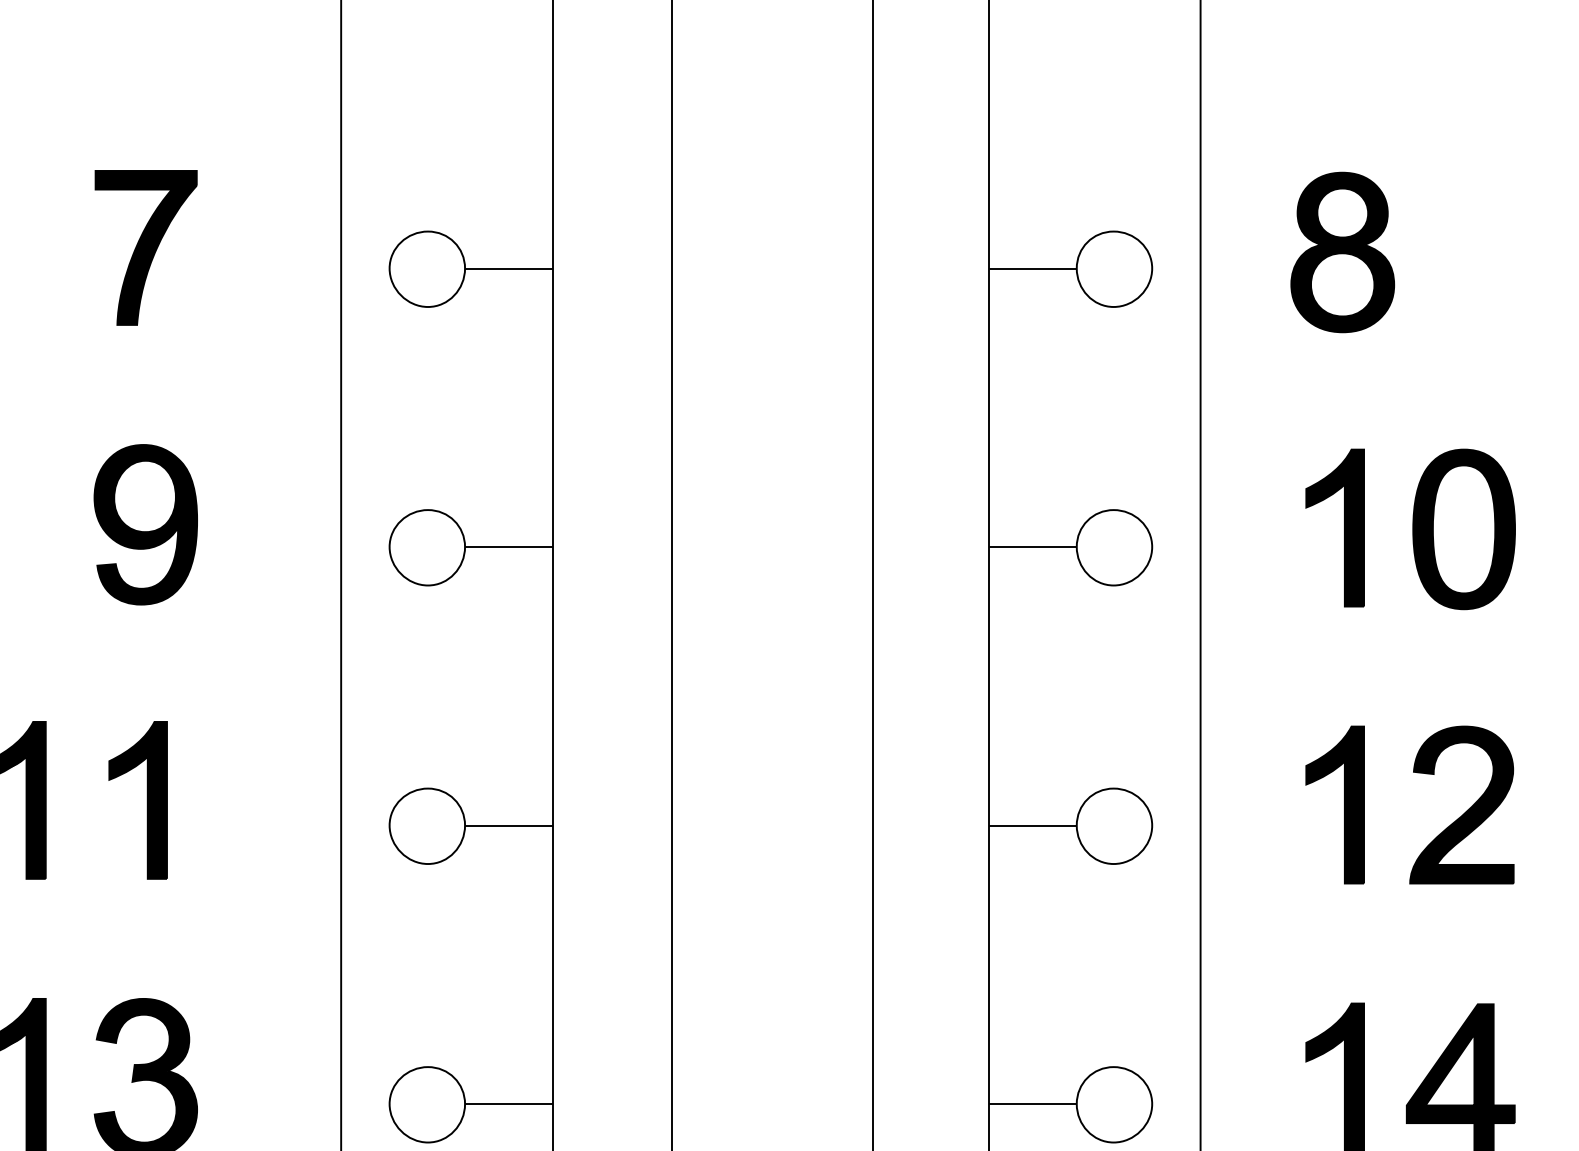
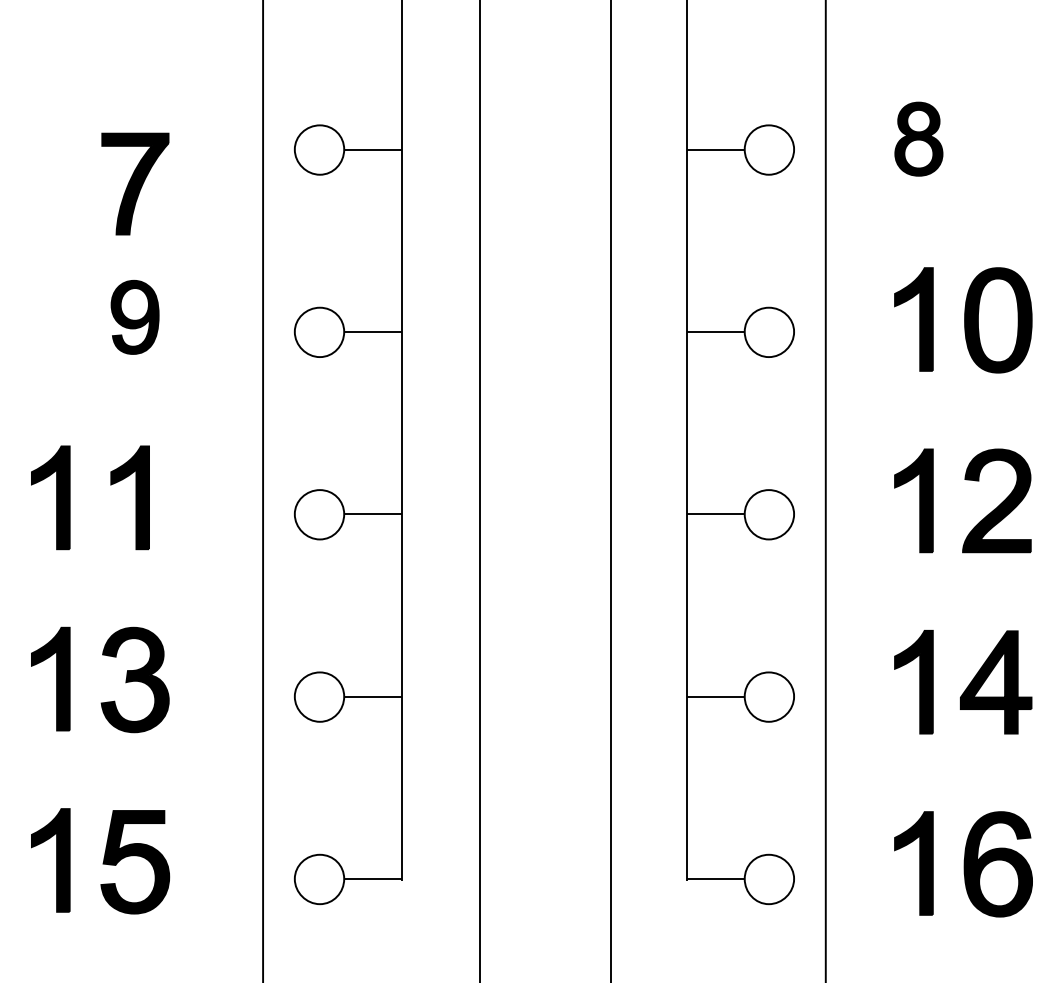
part: (146, 247) -> (135, 183), moved
part: (1342, 253) -> (918, 139), size x0.7
part: (144, 524) -> (134, 317), size x0.7

